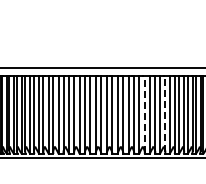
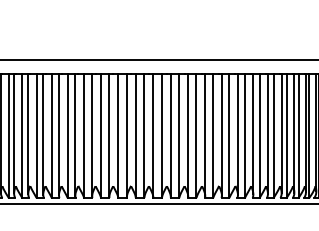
line: (144, 114) -> (204, 134), dashed -> solid
line: (165, 114) -> (238, 134), dashed -> solid

